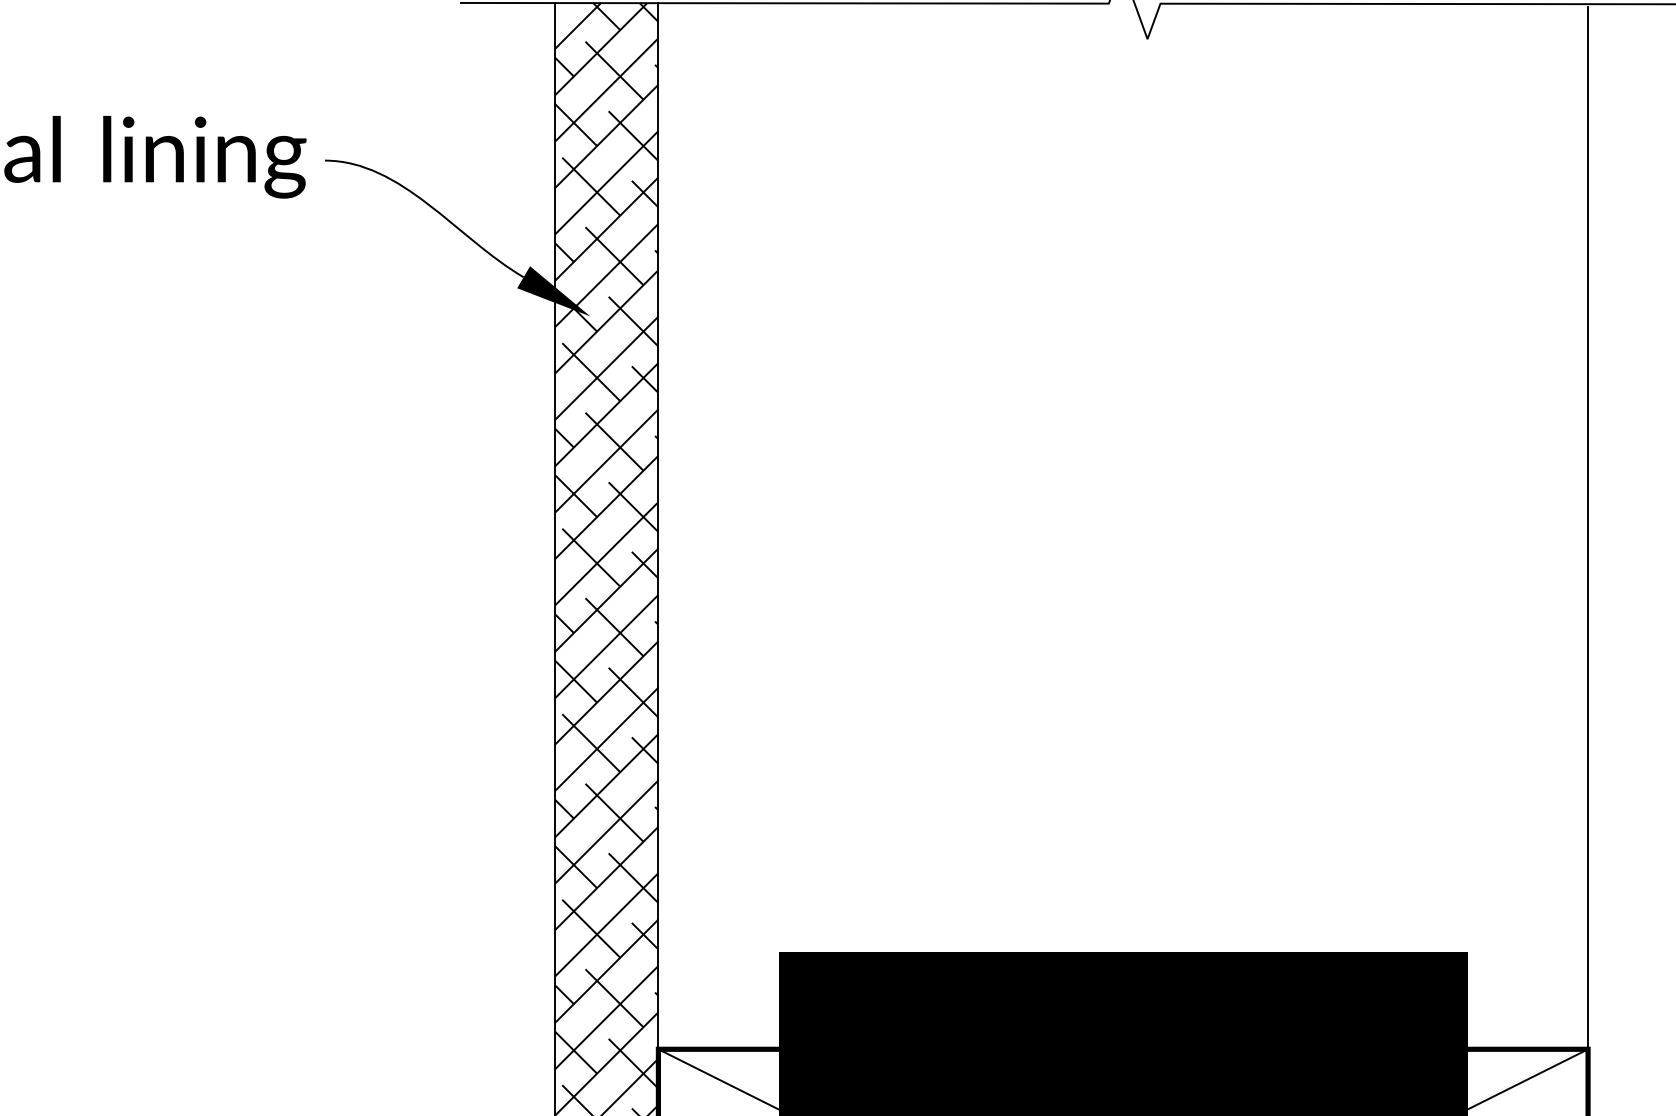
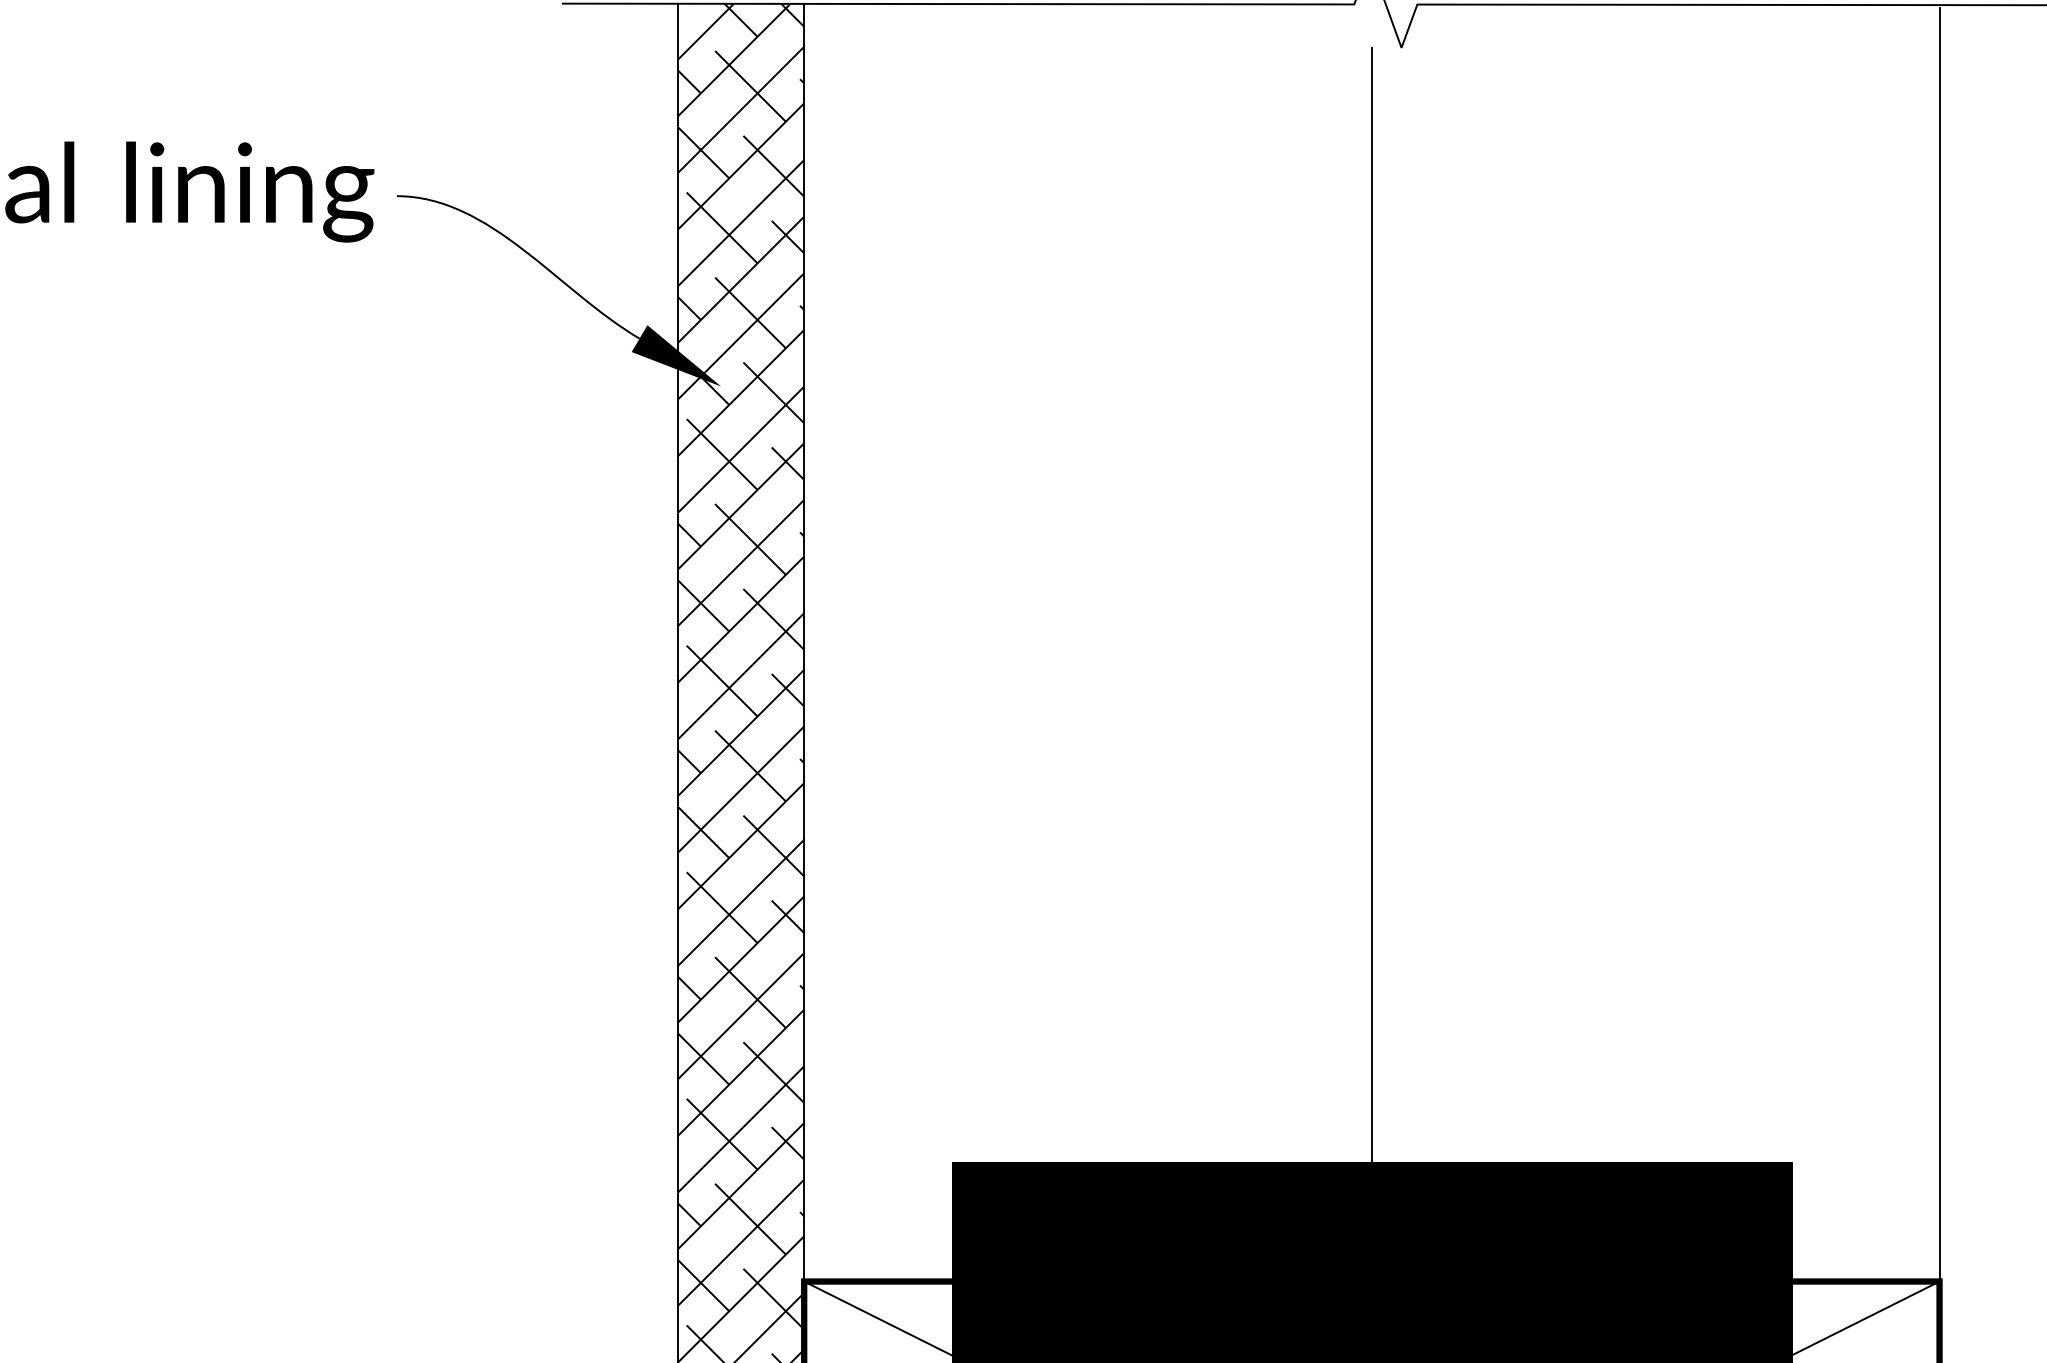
line: (1122, 544) -> (1371, 664), added

